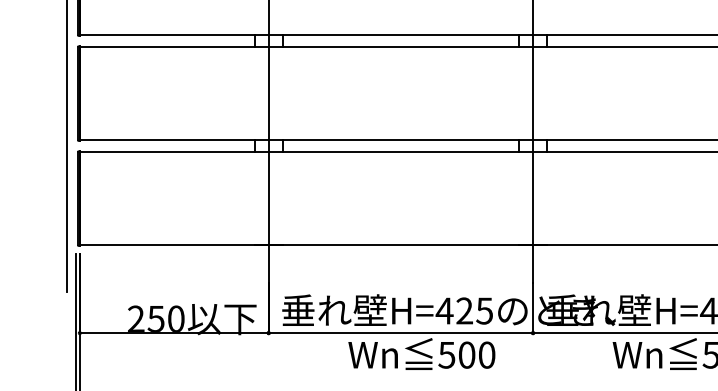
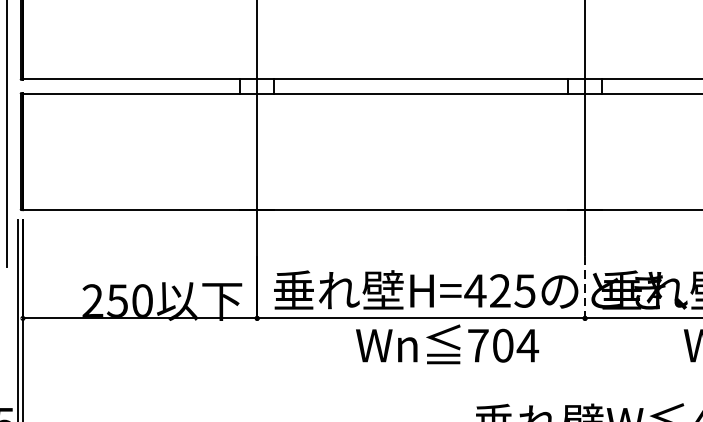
line: (533, 309) -> (585, 289), solid -> dashed
text: (466, 354) -> (502, 344), 500 -> 704

